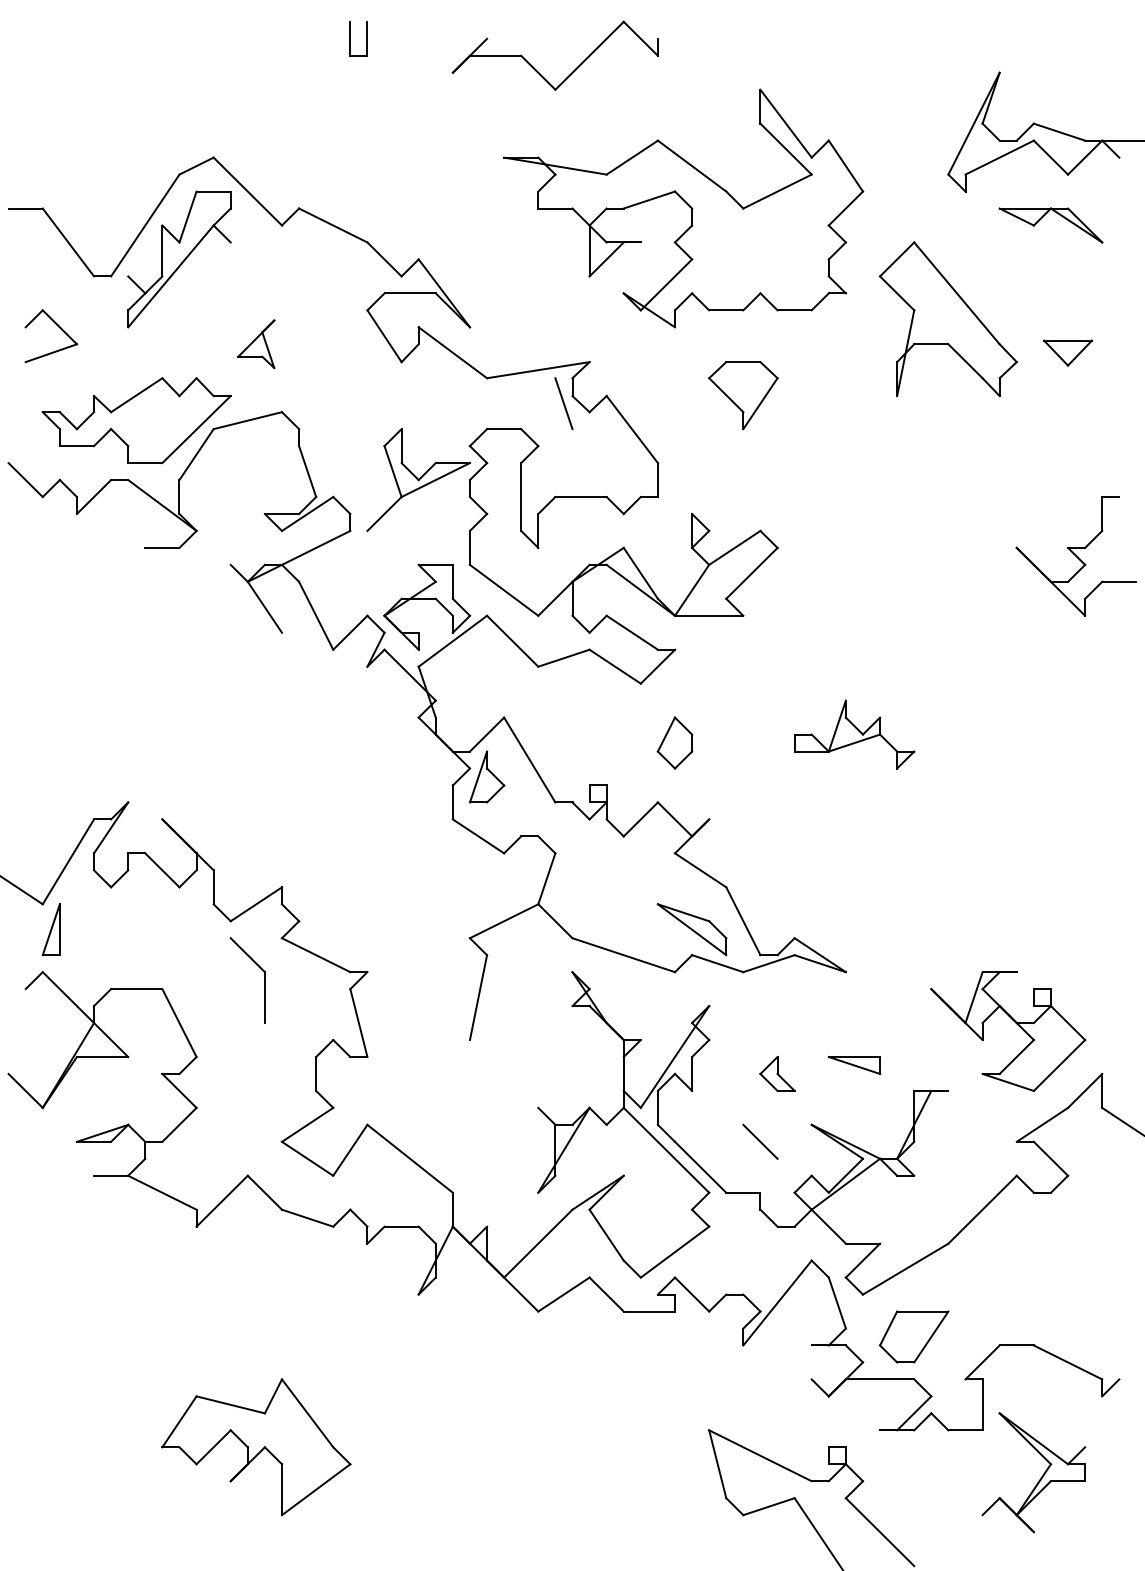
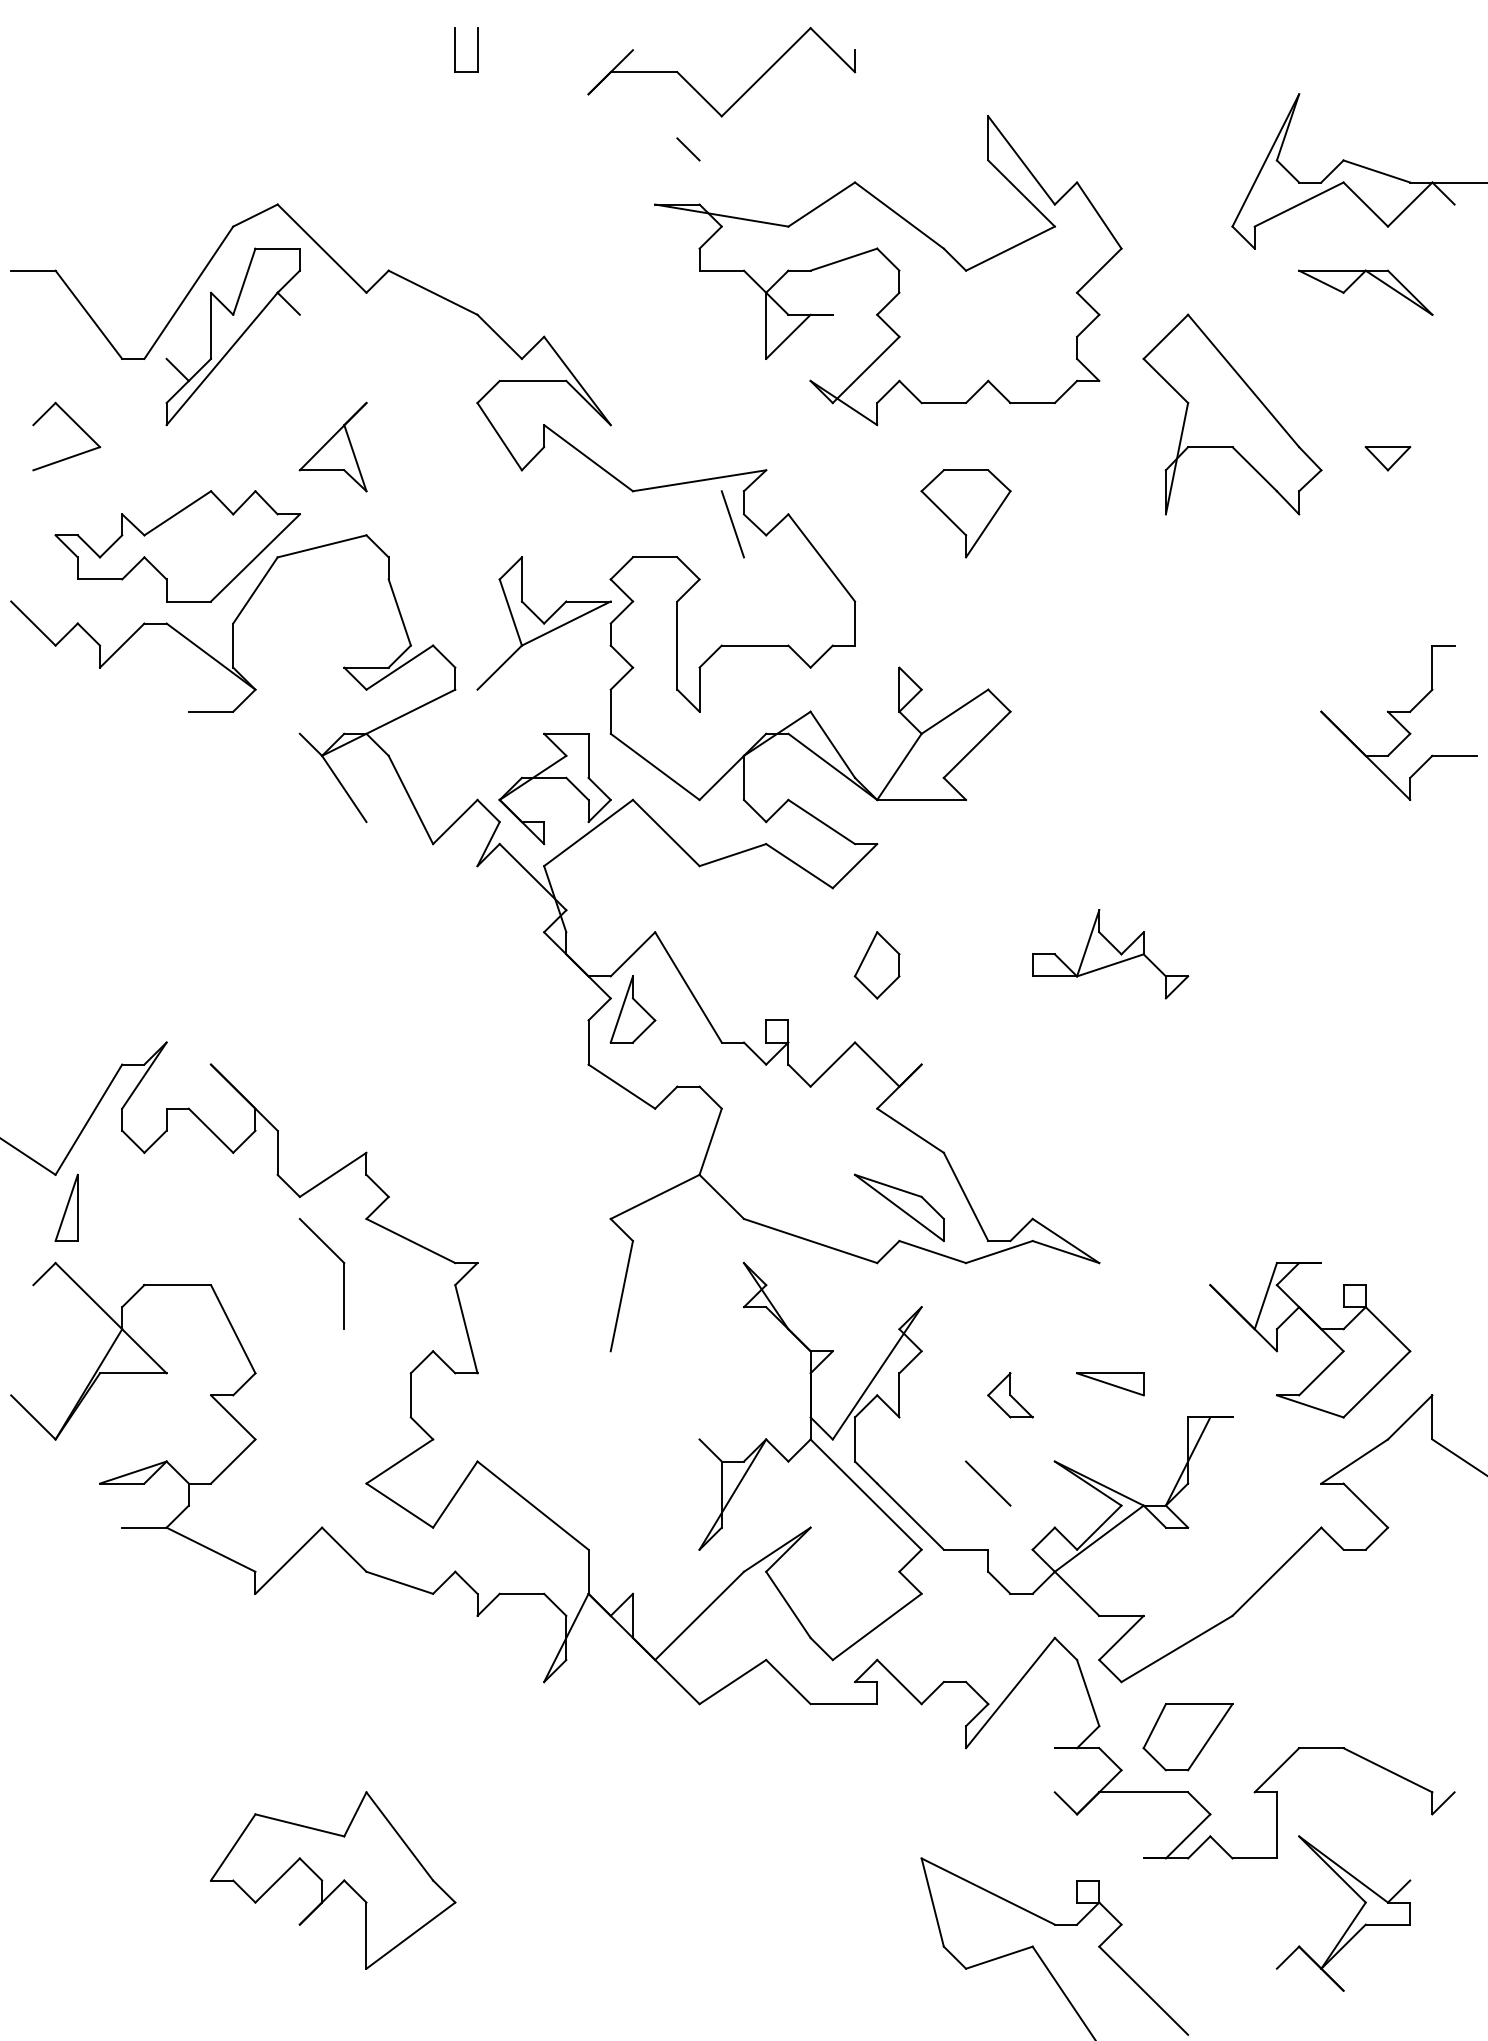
line: (529, 115) -> (688, 149), added
part: (255, 343) -> (332, 446), size x1.43
part: (1067, 353) -> (1387, 458), size x0.71

